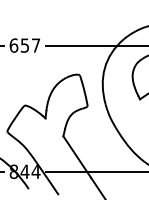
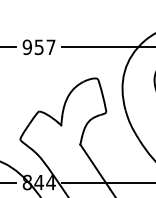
text: (13, 45) -> (26, 47), 657 -> 957

